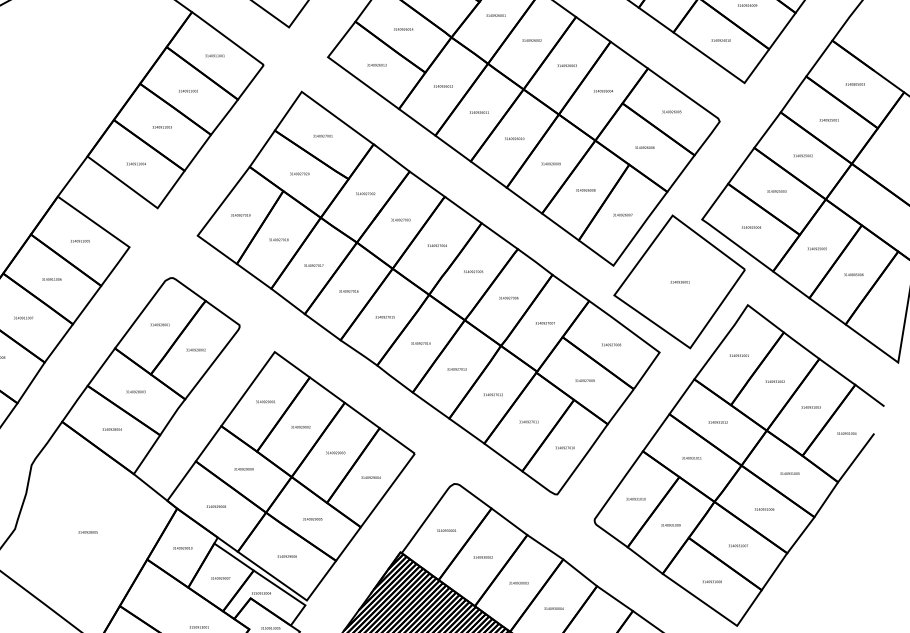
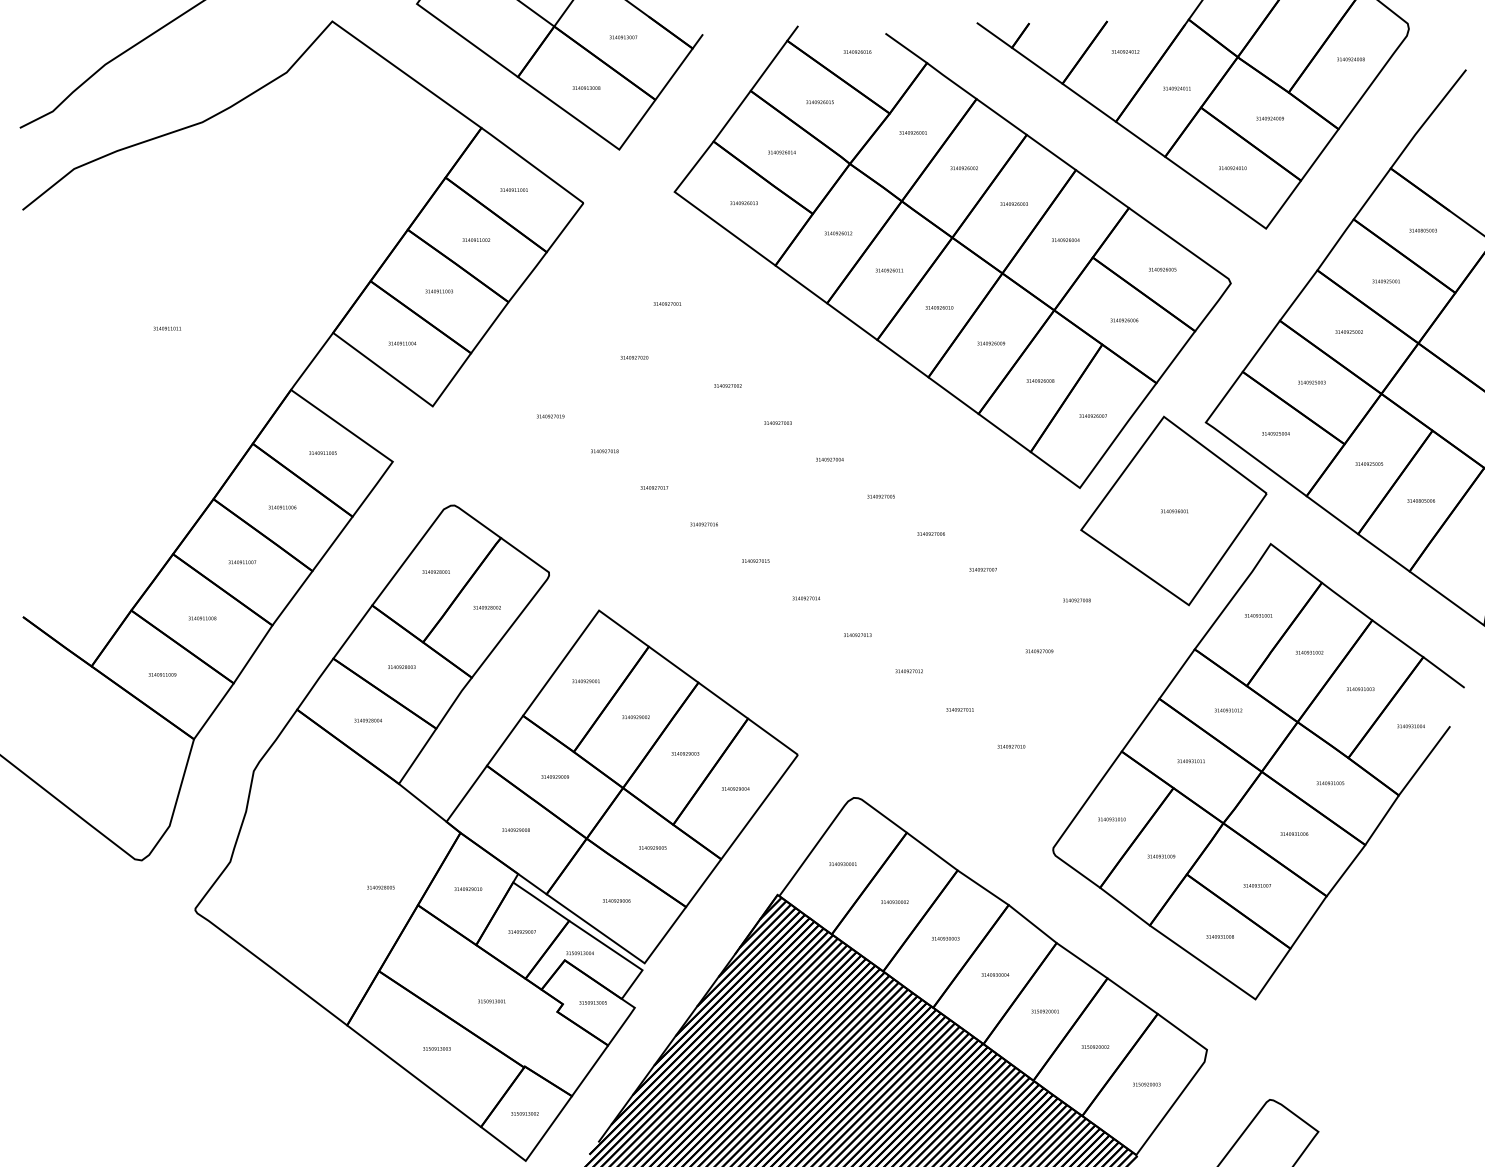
part: (428, 292) -> (817, 526), removed
text: (87, 532) -> (380, 887), moved

